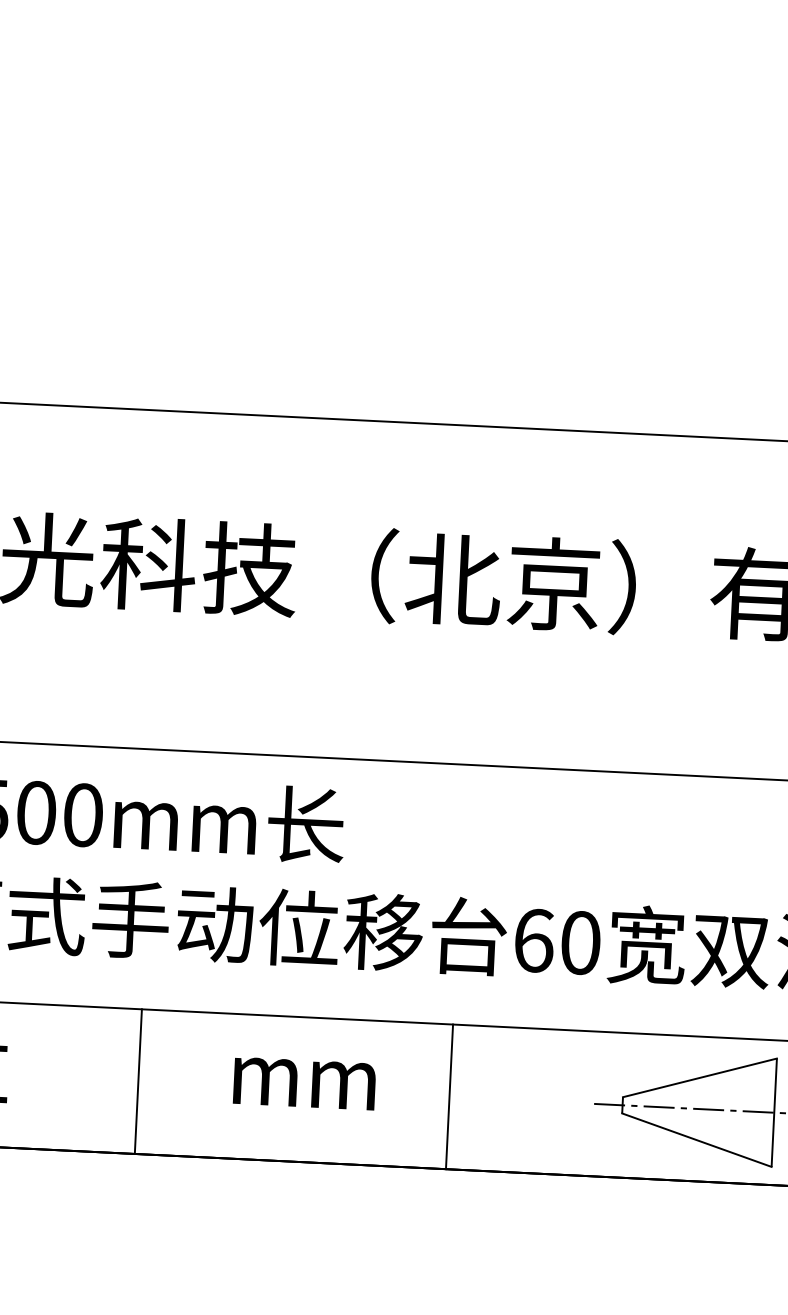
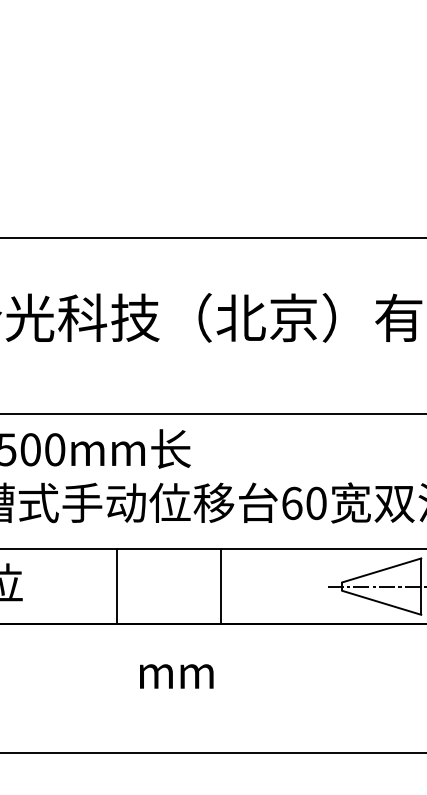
line: (138, 1081) -> (117, 586), moved
text: (304, 1083) -> (176, 676), moved
line: (449, 1096) -> (221, 586), moved

